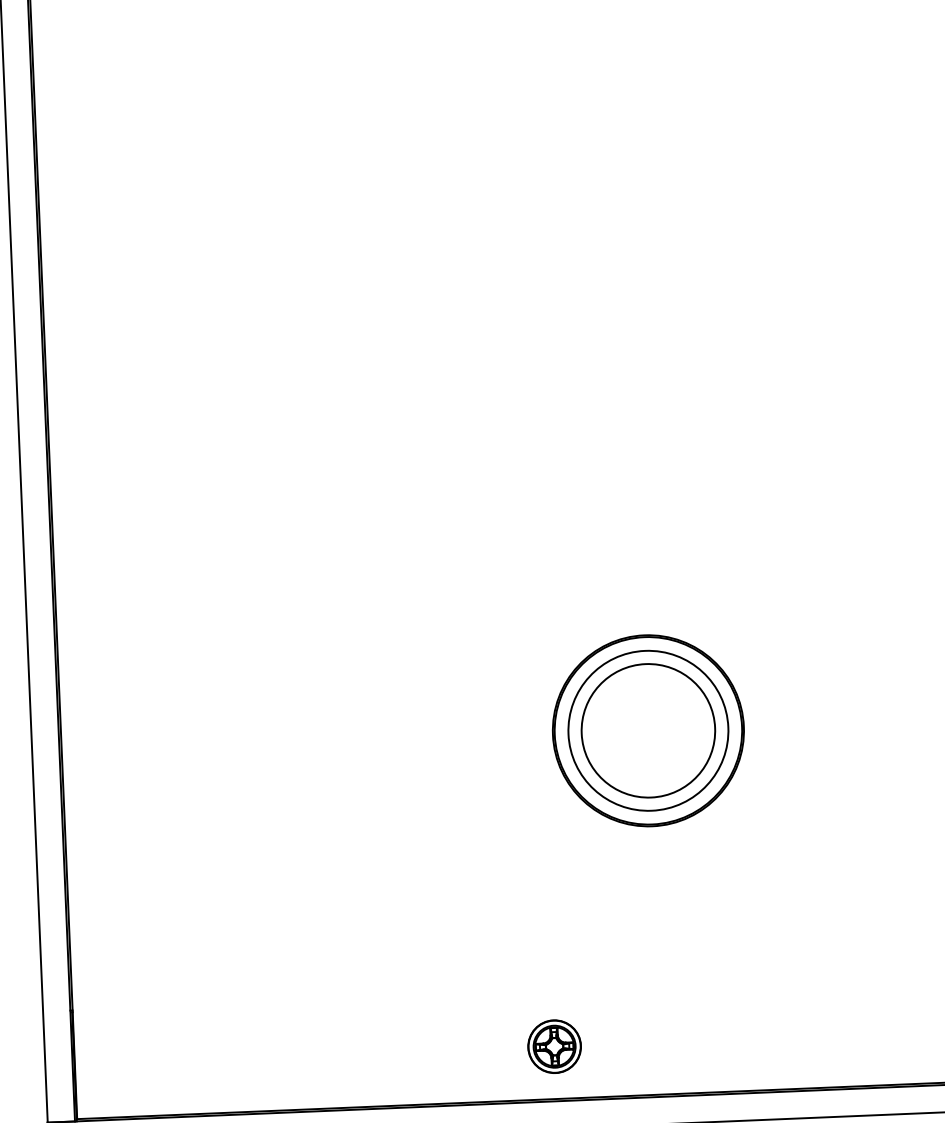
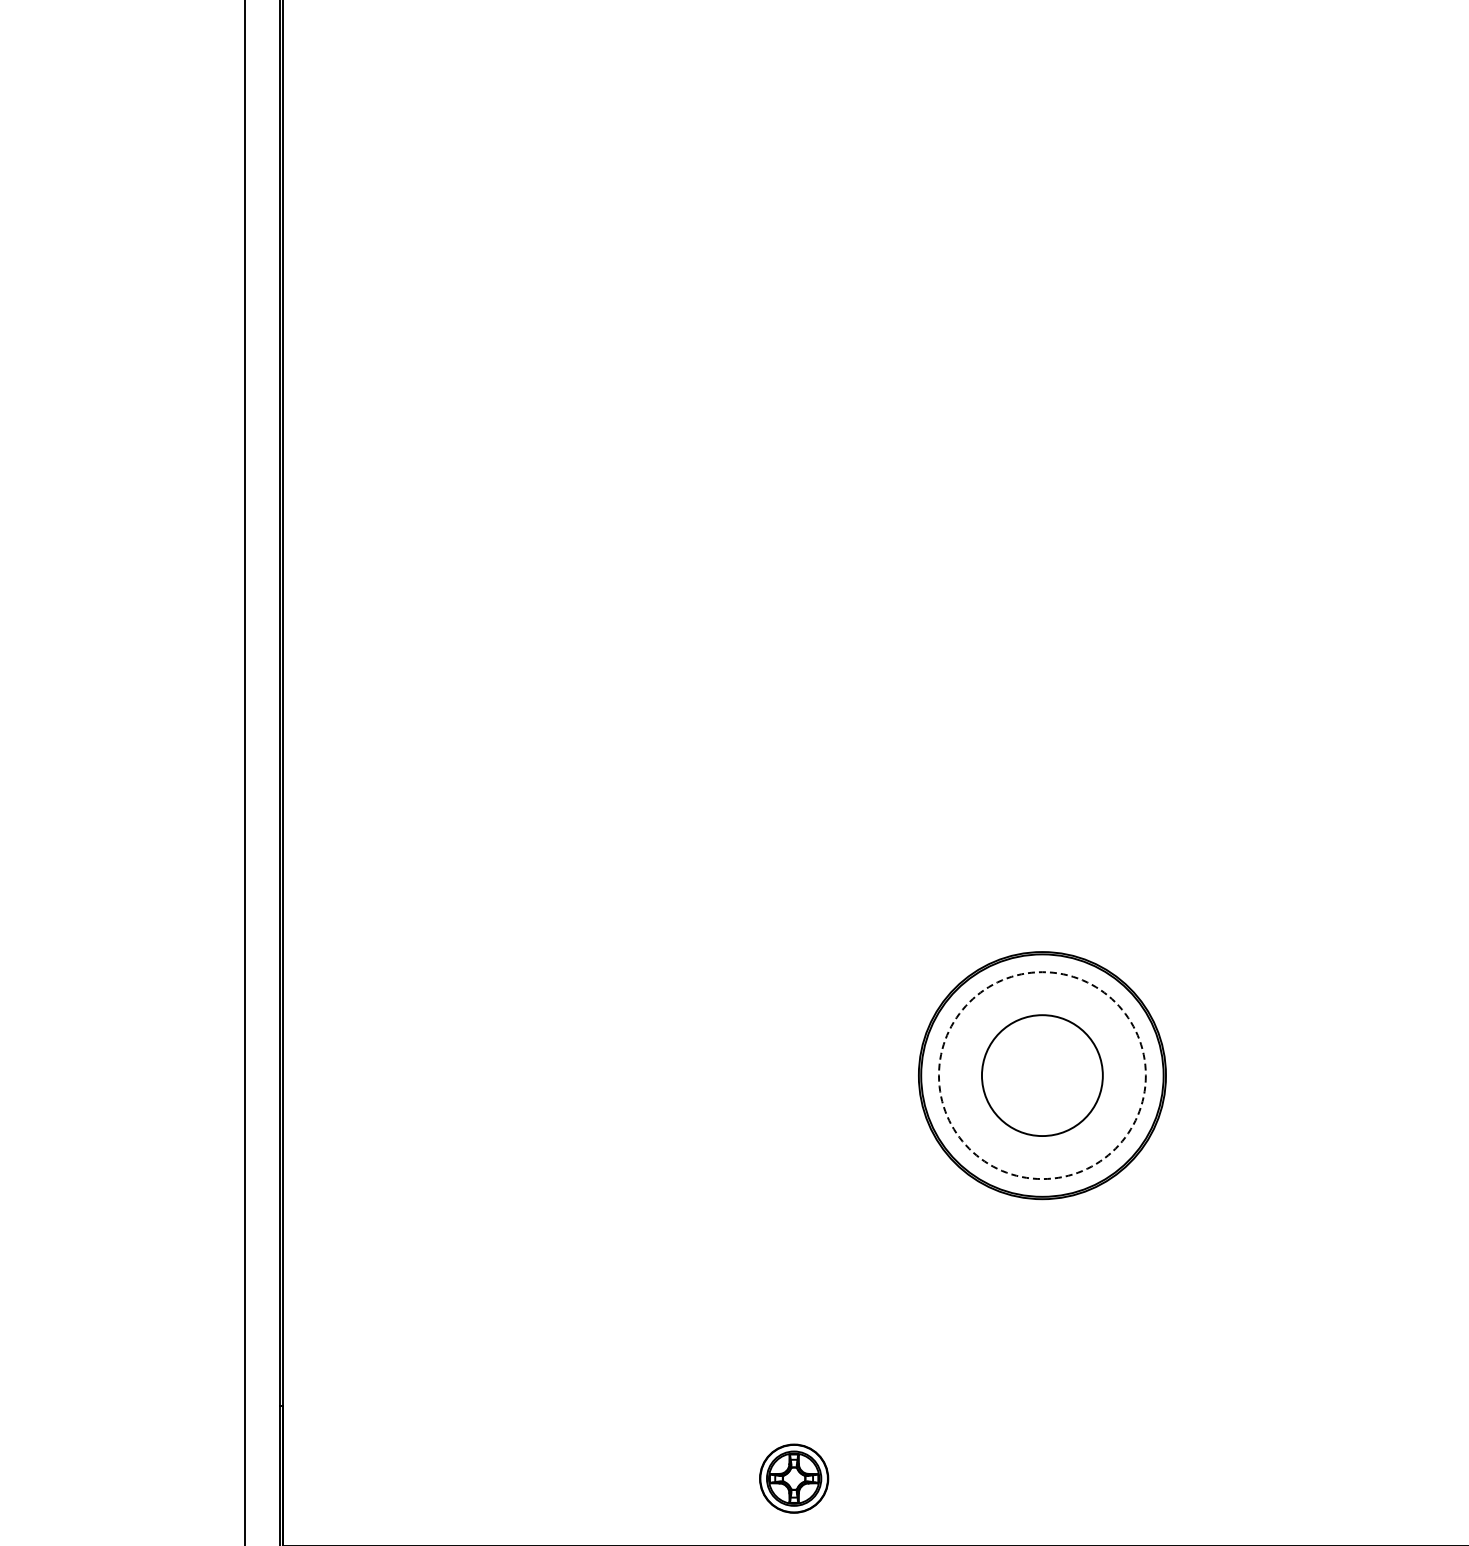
circle: (647, 730) -> (1041, 1075), solid -> dashed
circle: (648, 730) -> (1042, 1075), size x0.7
part: (554, 1046) -> (794, 1478), moved

